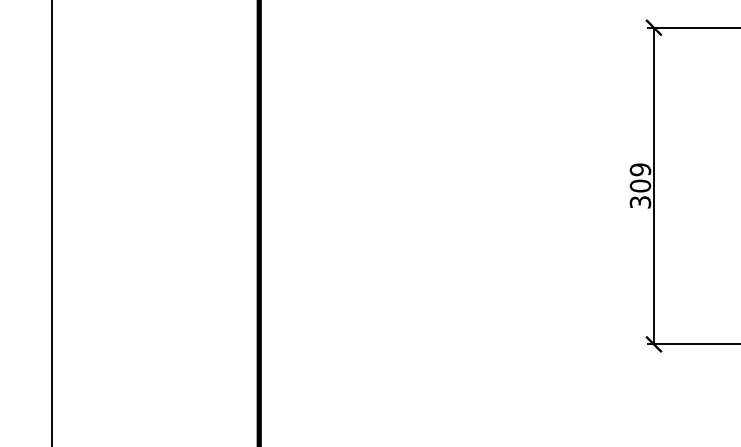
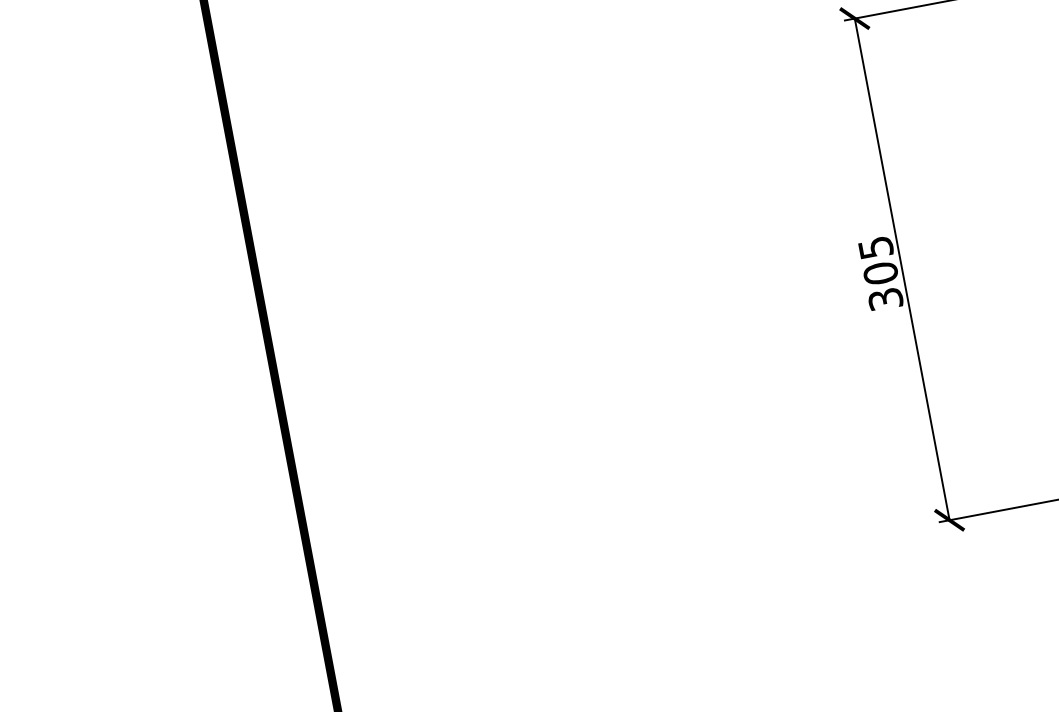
text: (639, 169) -> (874, 247), 309 -> 305

